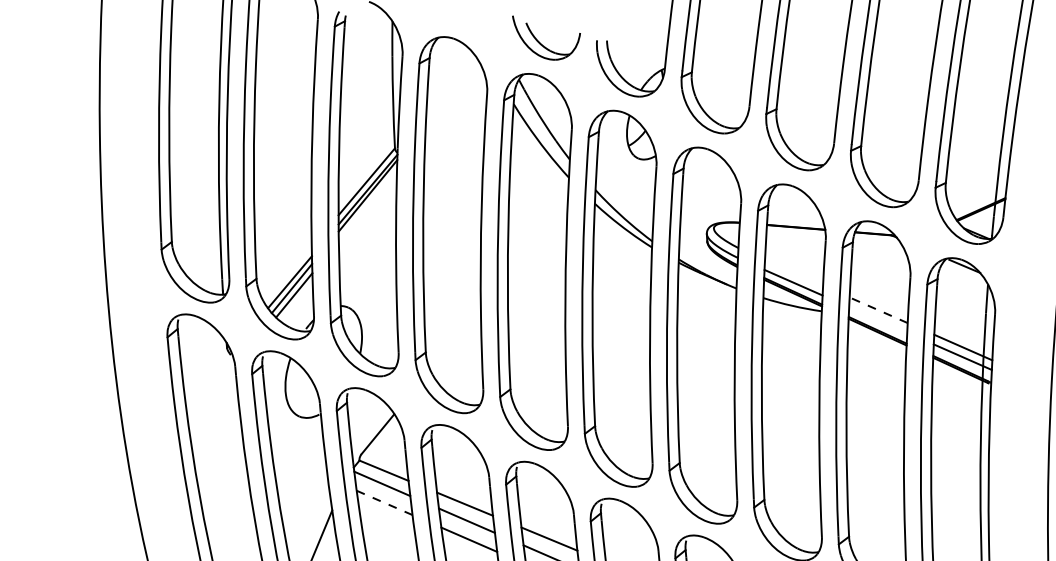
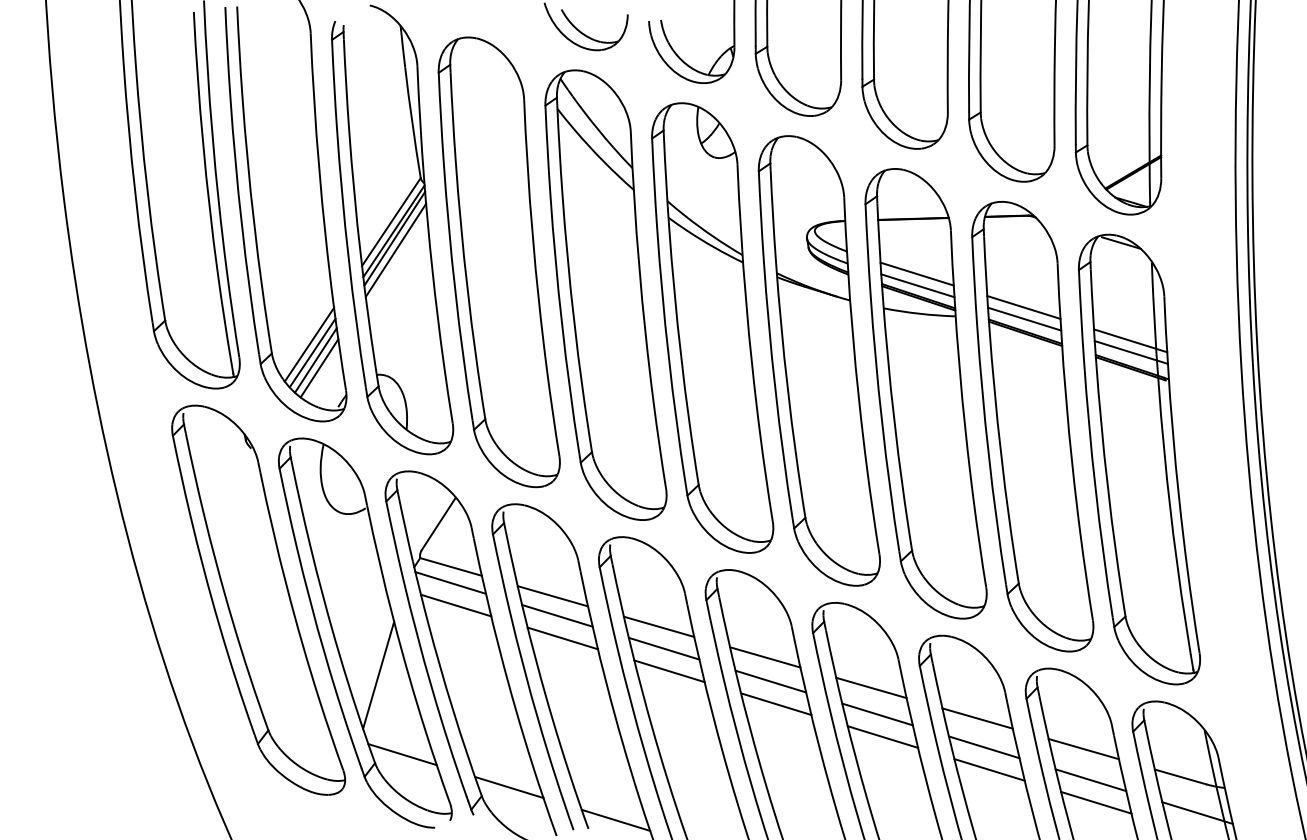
line: (367, 204) -> (395, 249), added
line: (793, 272) -> (916, 273), added
line: (288, 274) -> (309, 344), added
line: (878, 310) -> (1023, 307), dashed -> solid
line: (878, 319) -> (1024, 318), added
line: (384, 502) -> (456, 605), dashed -> solid

